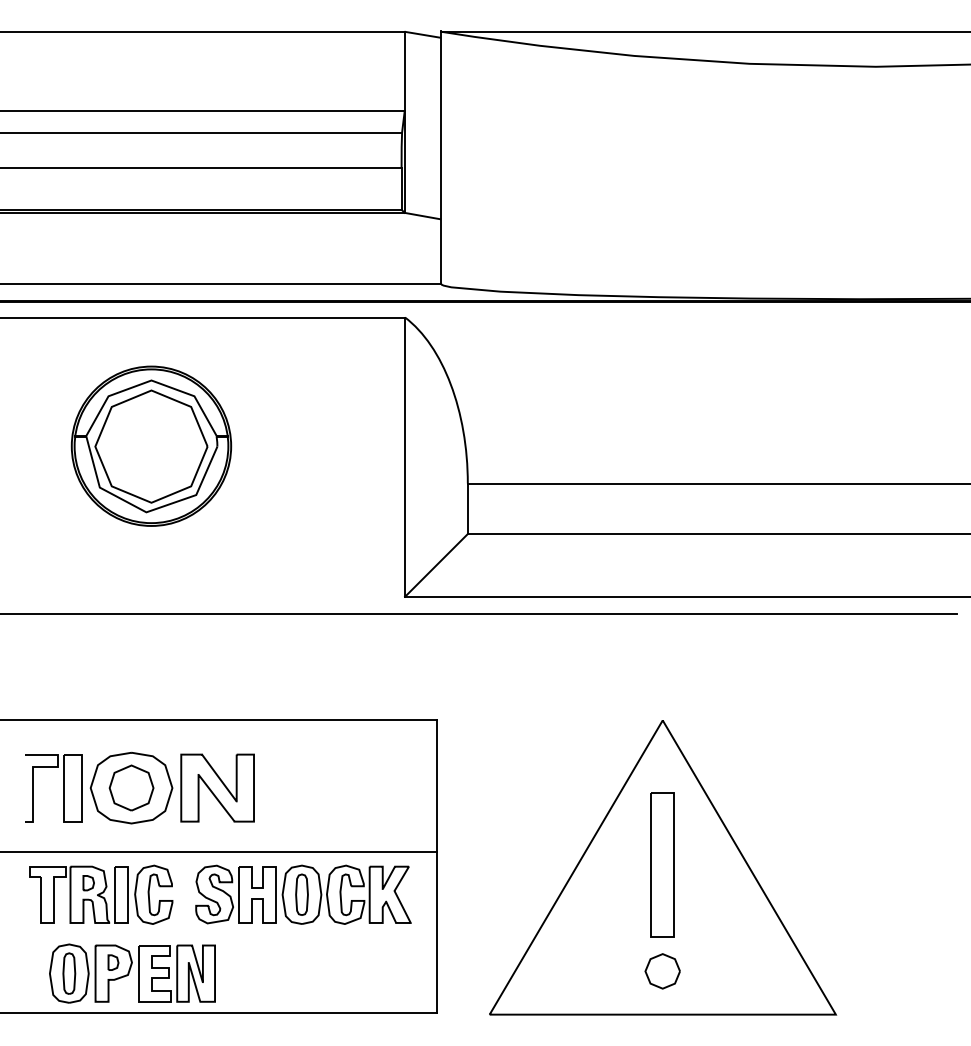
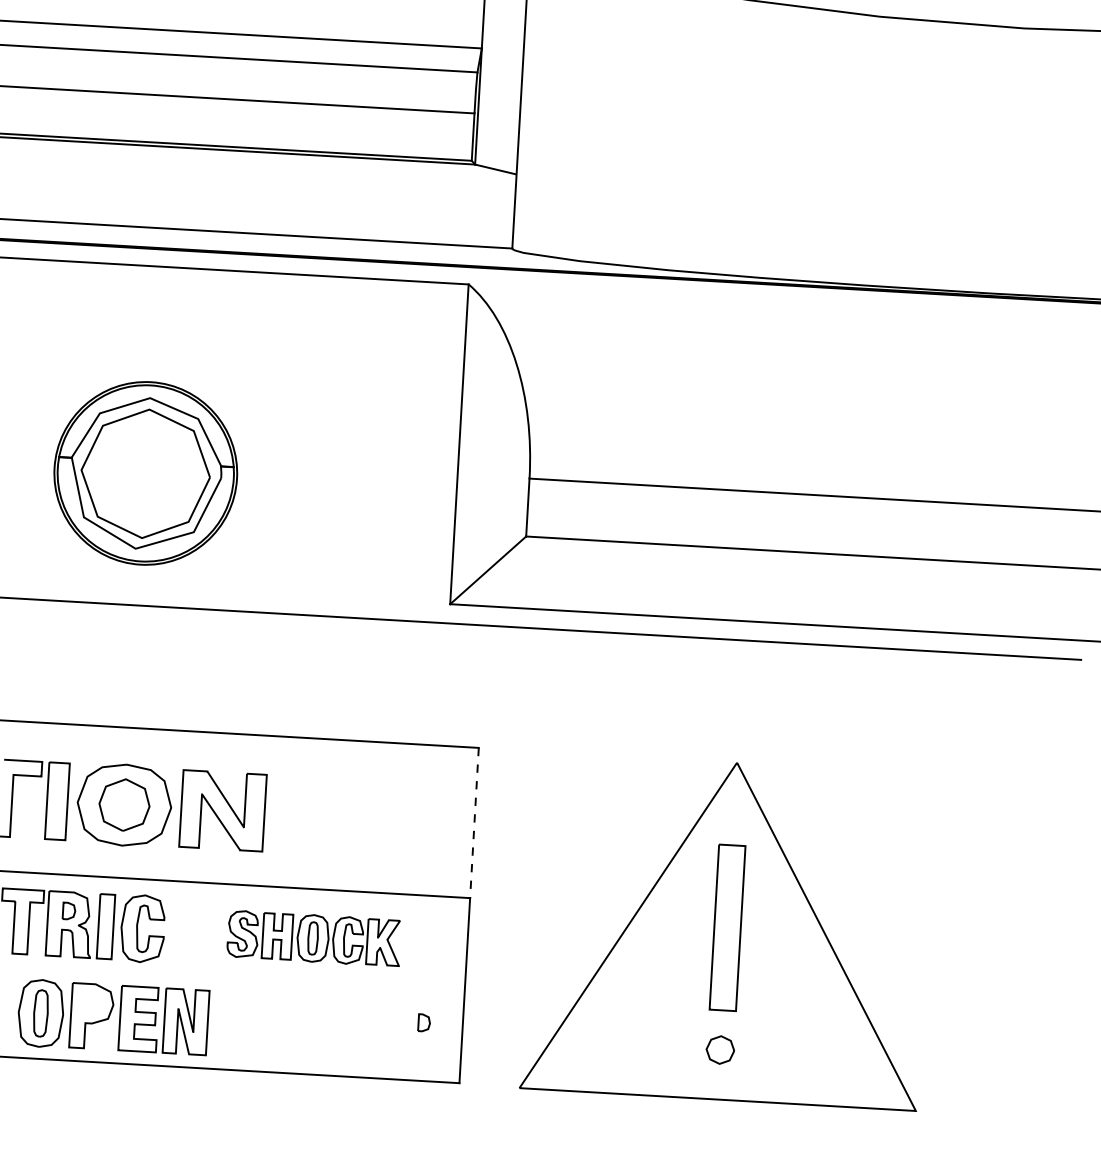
part: (151, 445) -> (145, 472), moved
line: (437, 786) -> (474, 823), solid -> dashed
part: (303, 894) -> (314, 938), size x0.7
part: (113, 962) -> (424, 1022), moved
part: (662, 971) -> (720, 1050), size x0.7

